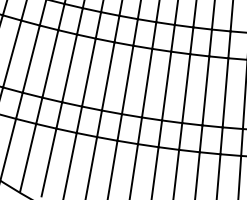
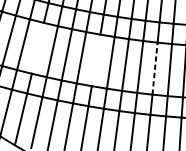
line: (50, 63) -> (38, 48), removed
line: (127, 79) -> (96, 60), removed
line: (205, 90) -> (154, 68), solid -> dashed

